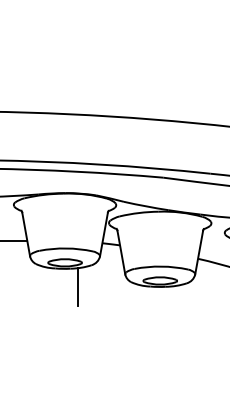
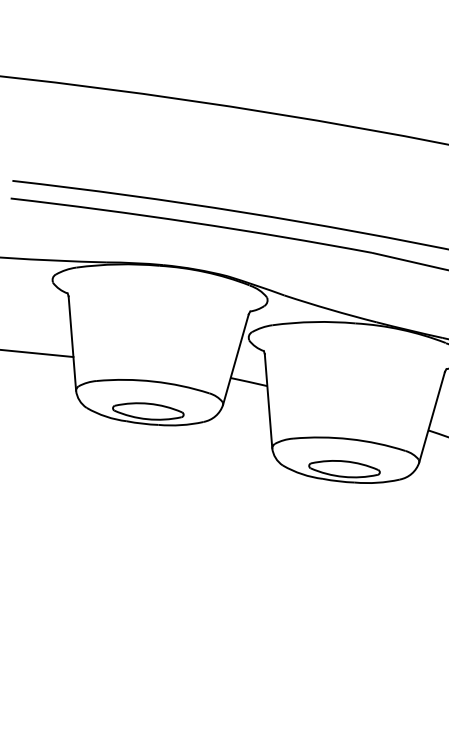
line: (77, 287) -> (169, 465), removed

